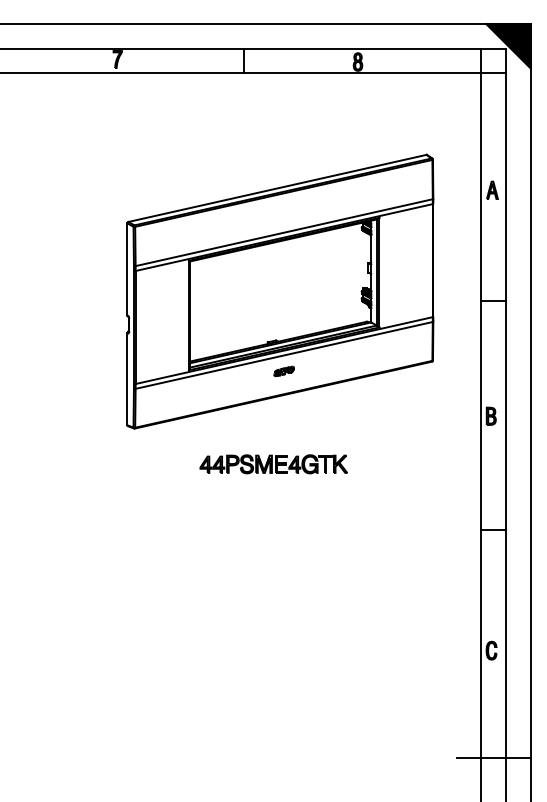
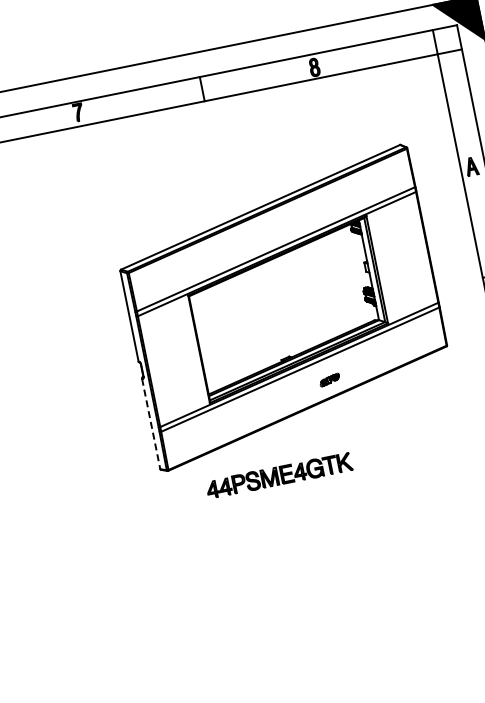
part: (283, 371) -> (329, 380), moved
line: (127, 379) -> (151, 424), solid -> dashed
part: (273, 464) -> (279, 476), moved

